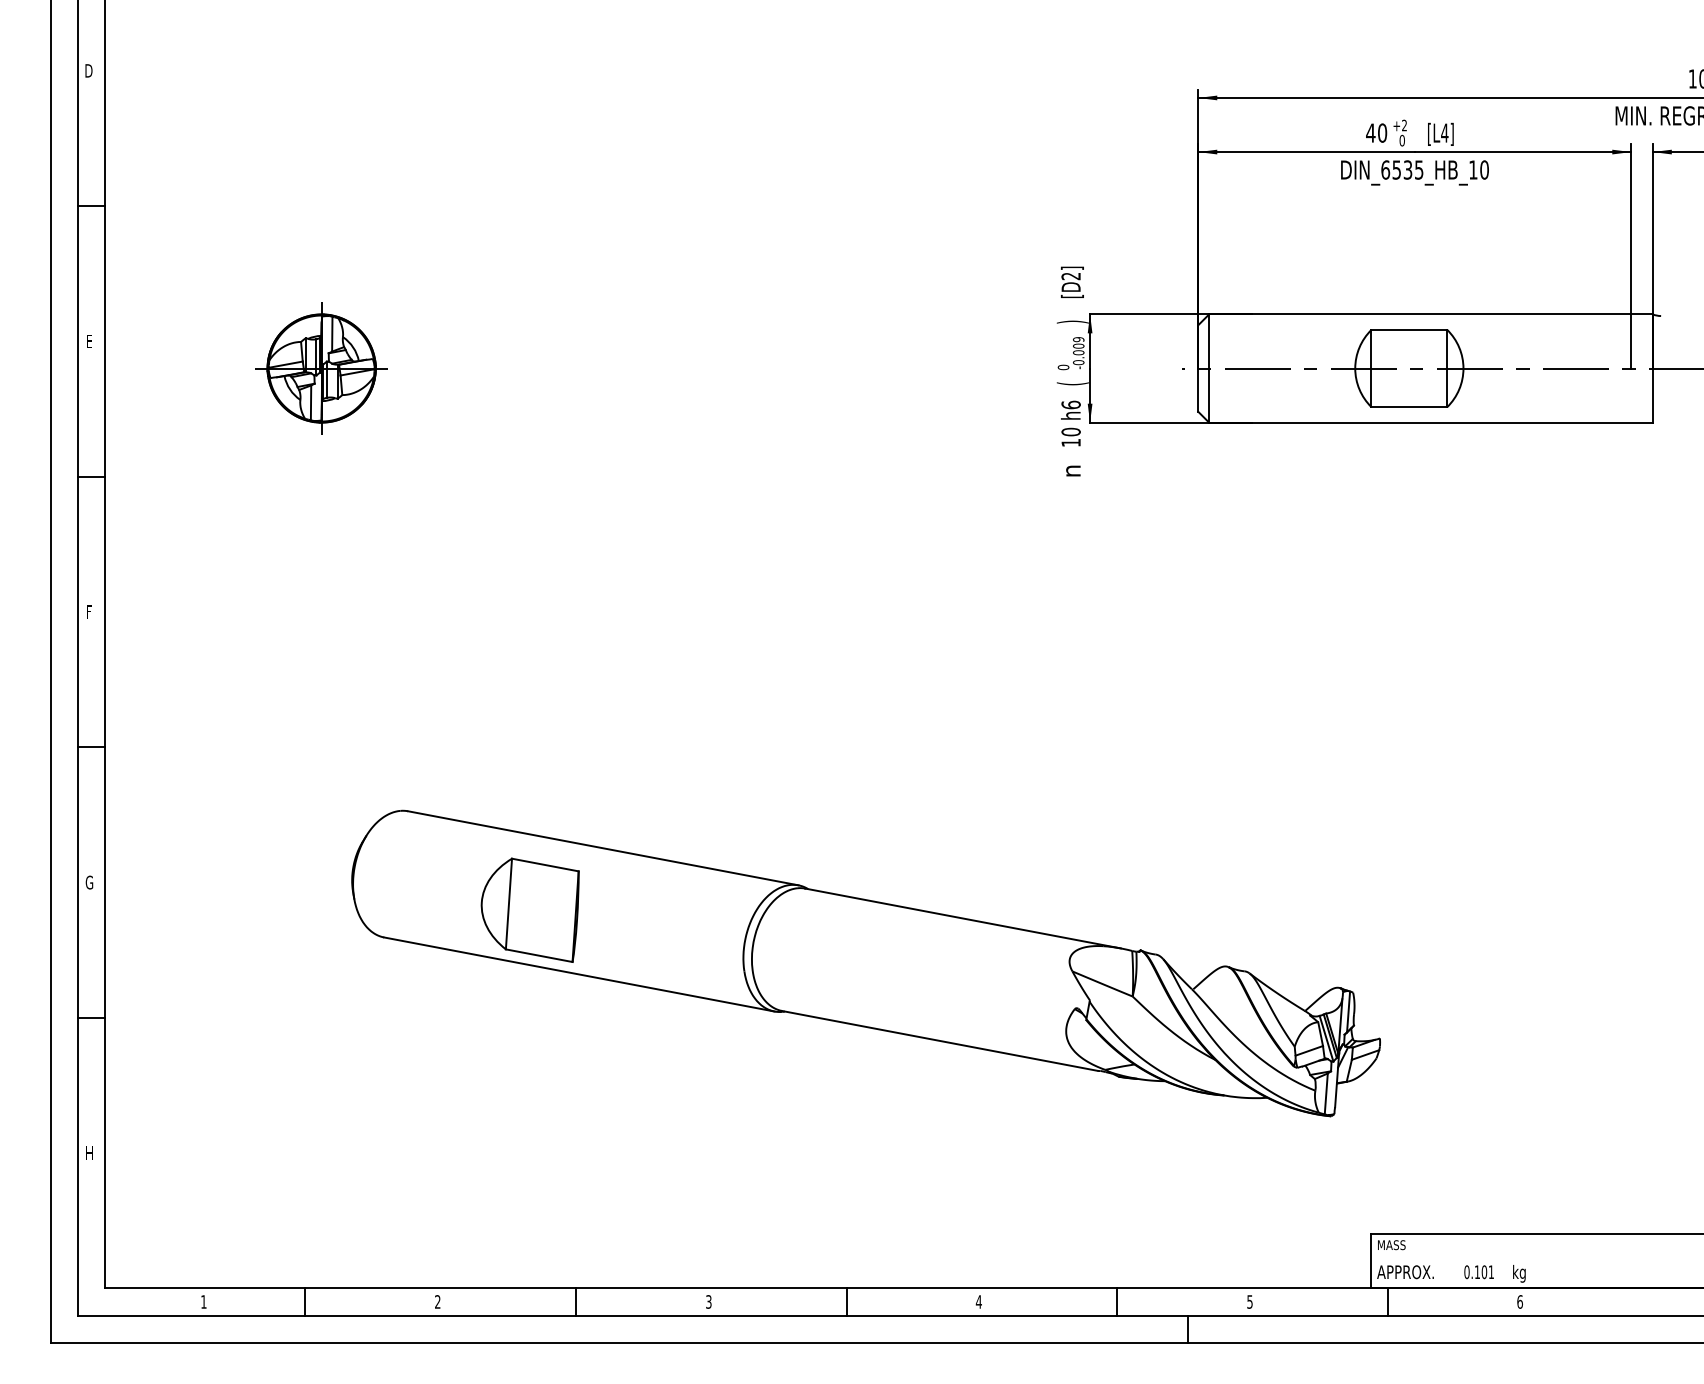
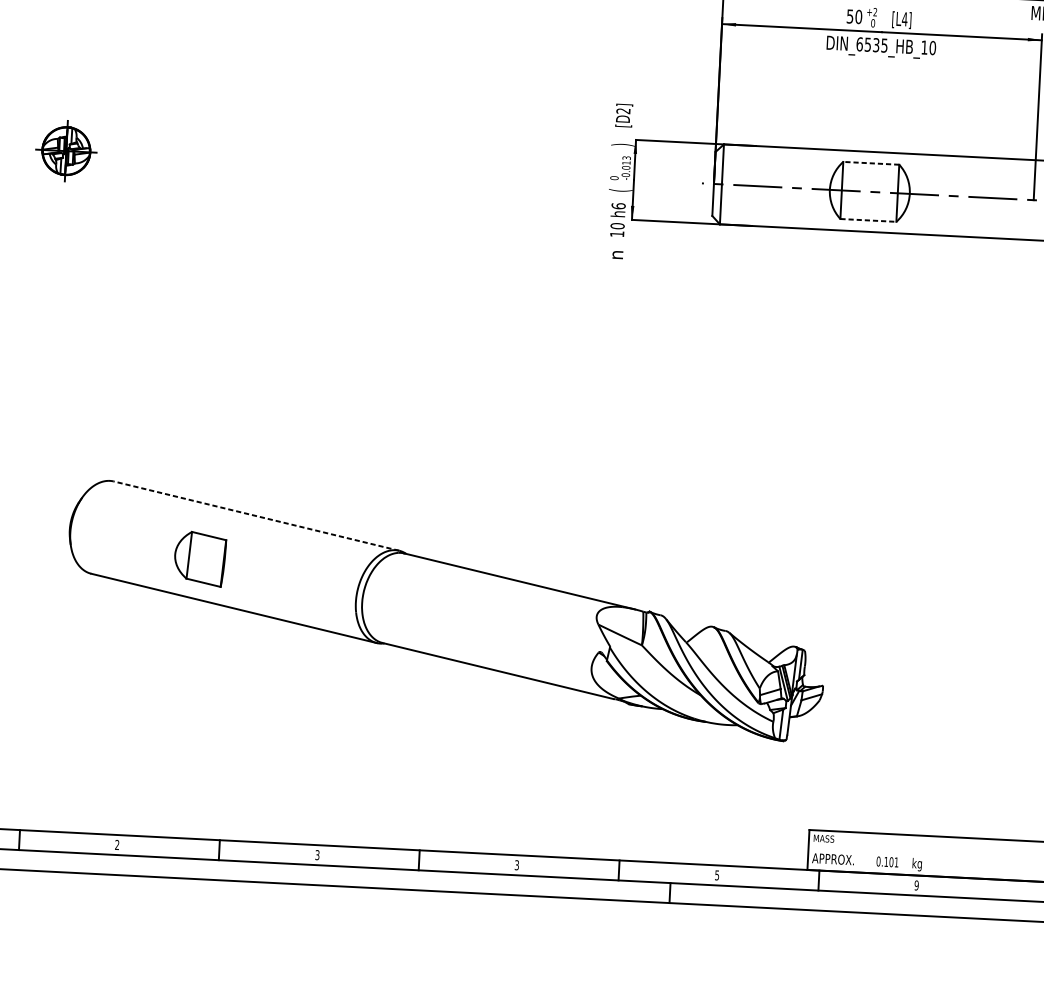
text: (1370, 132) -> (849, 16), 40 -> 50
line: (1409, 329) -> (871, 163), solid -> dashed
text: (1078, 342) -> (626, 160), -0.009 -> -0.013
part: (321, 368) -> (66, 151), size x0.6
line: (1409, 407) -> (868, 220), solid -> dashed
line: (603, 848) -> (256, 516), solid -> dashed
part: (529, 909) -> (199, 558), size x0.7
text: (978, 1301) -> (516, 864), 4 -> 3
text: (1519, 1301) -> (916, 885), 6 -> 9

